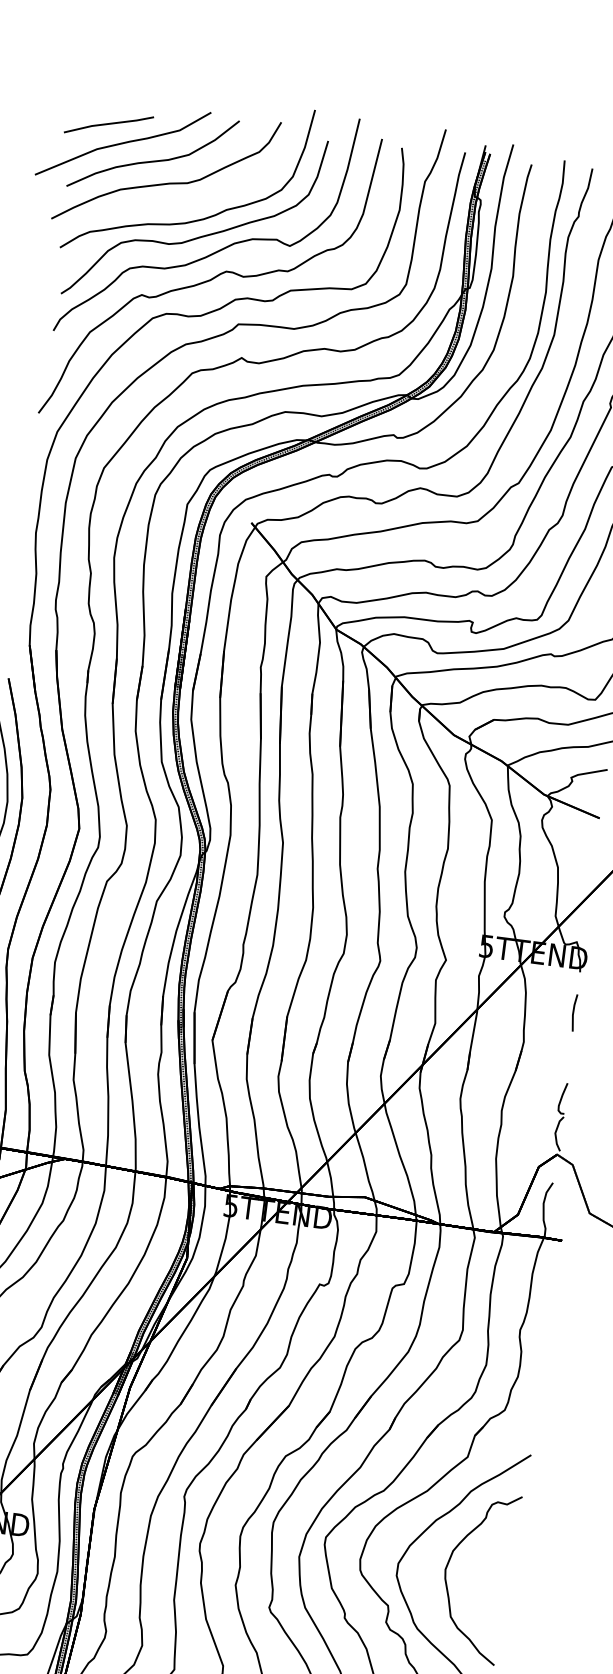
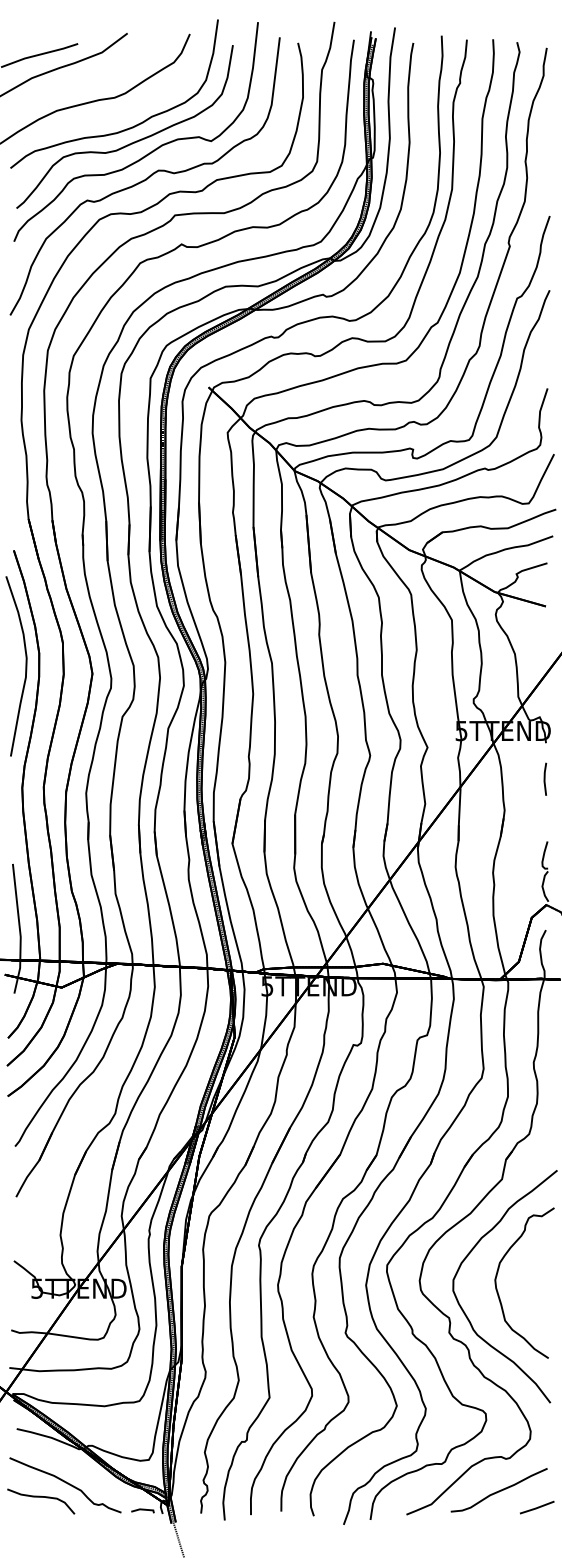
curve: (153, 160) -> (82, 81), removed

